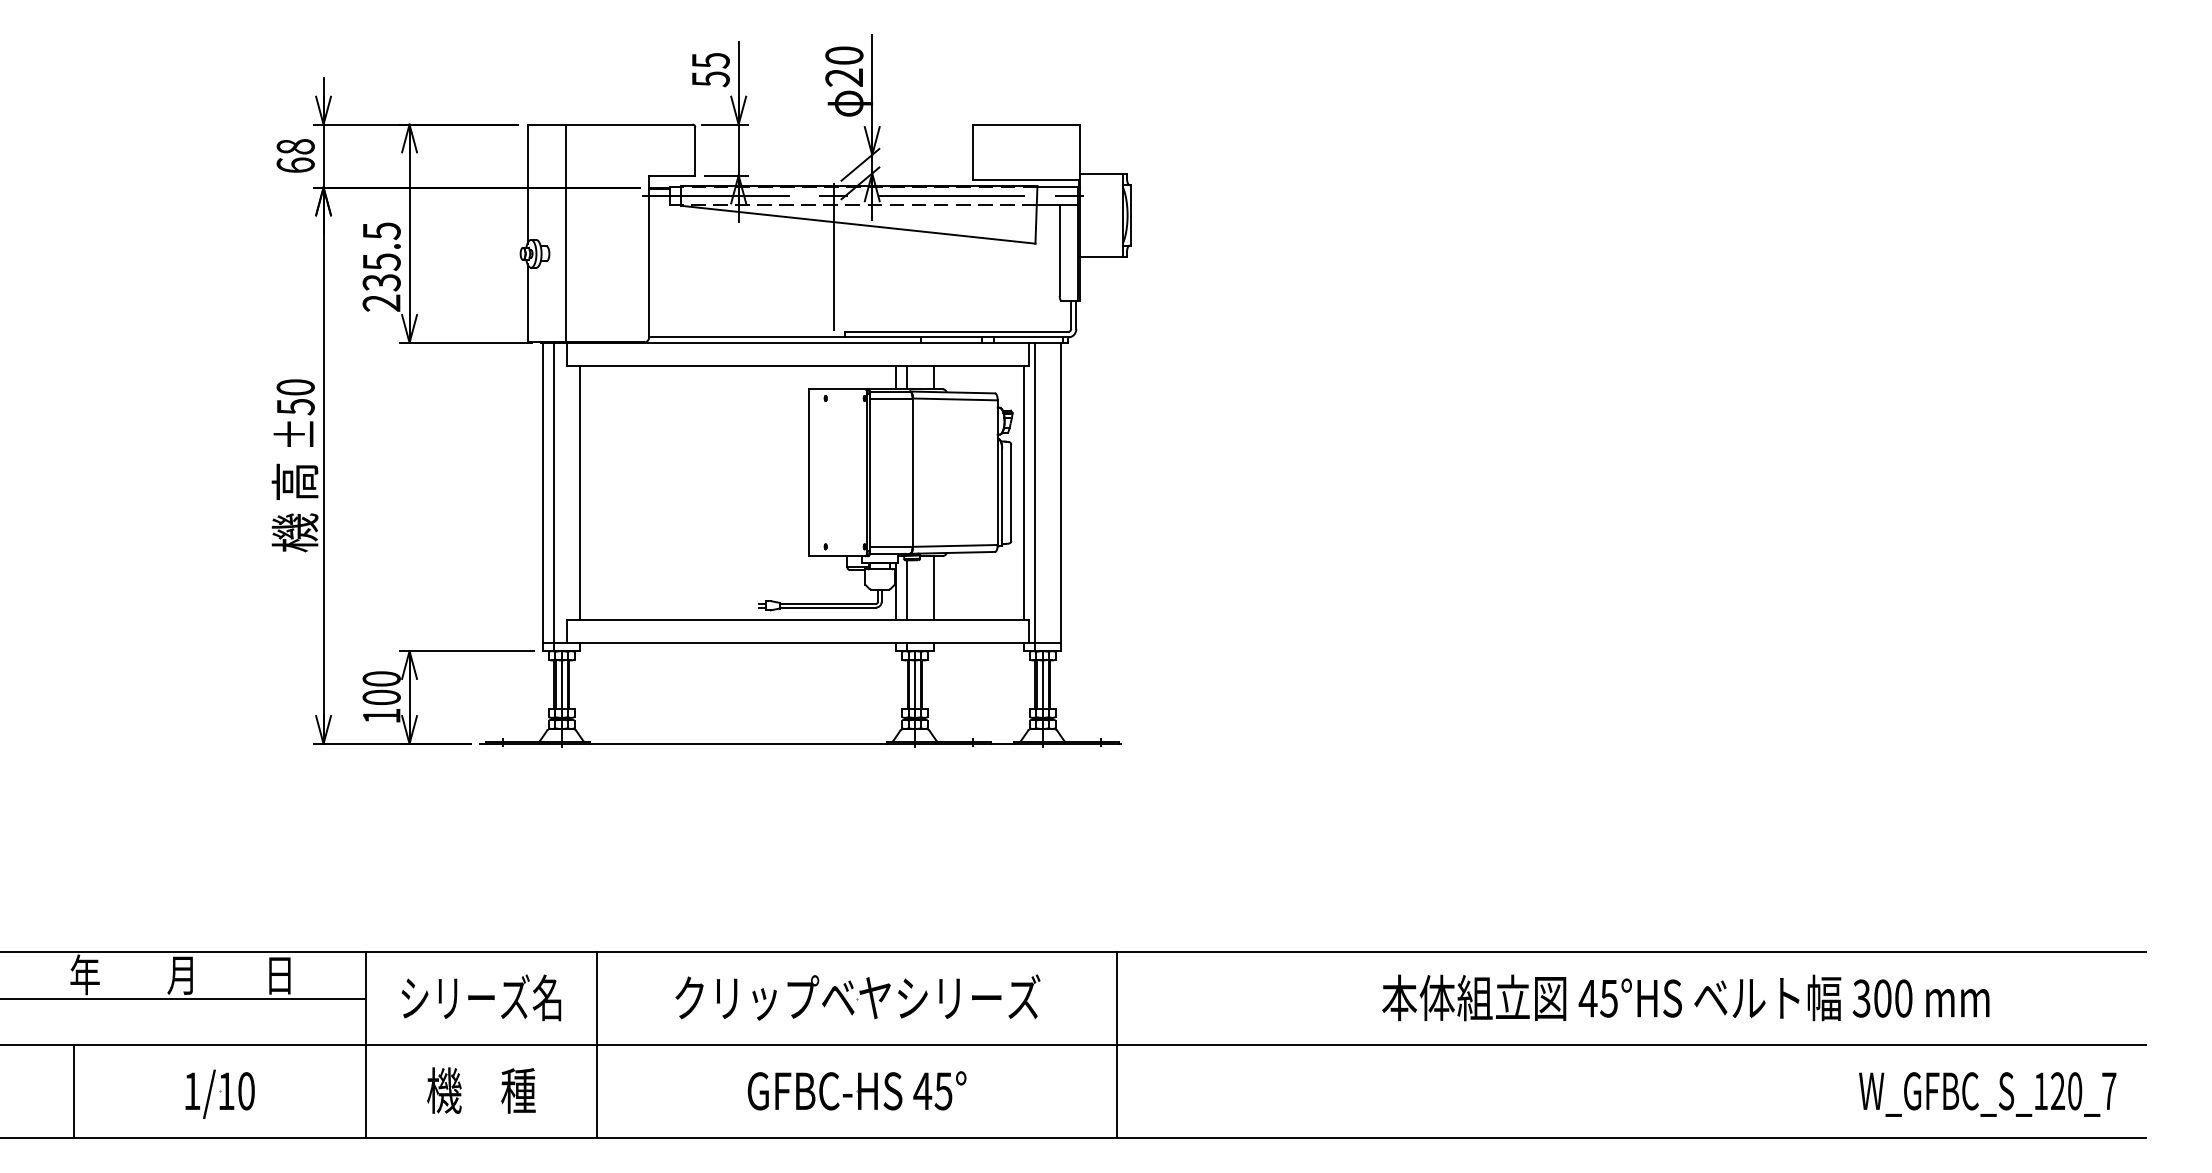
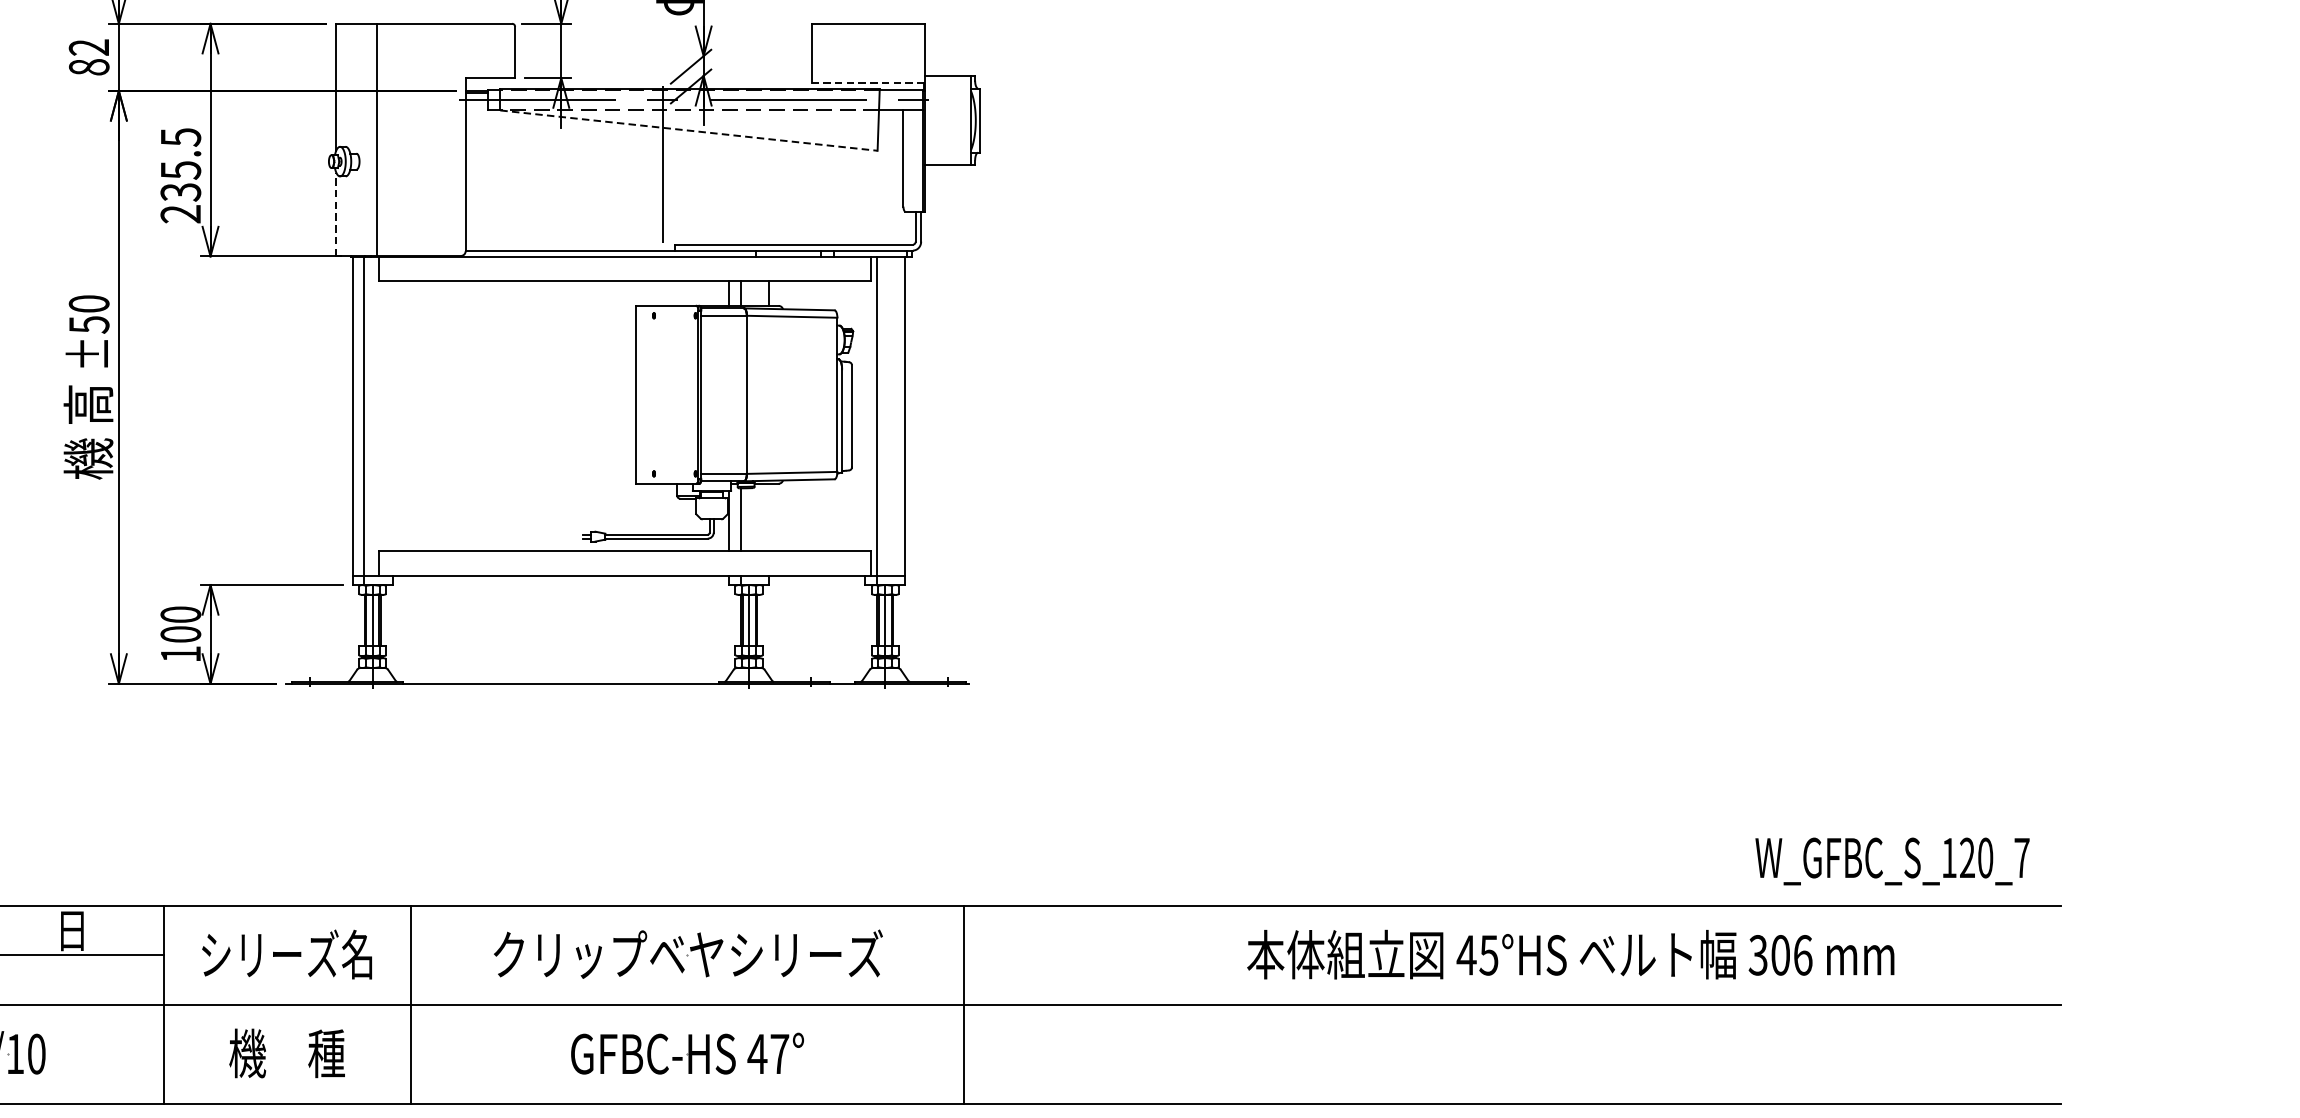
text: (295, 155) -> (88, 56), 68 -> 82
line: (1026, 180) -> (868, 83), solid -> dashed
line: (858, 224) -> (689, 130), solid -> dashed
line: (527, 302) -> (336, 213), solid -> dashed
line: (580, 492) -> (392, 415), removed
line: (1024, 492) -> (865, 415), removed
line: (933, 587) -> (768, 517), removed
text: (1903, 998) -> (1802, 955), 300 -> 306
text: (943, 1091) -> (779, 1054), 45° -> 47°
text: (1987, 1094) -> (1892, 861), moved

